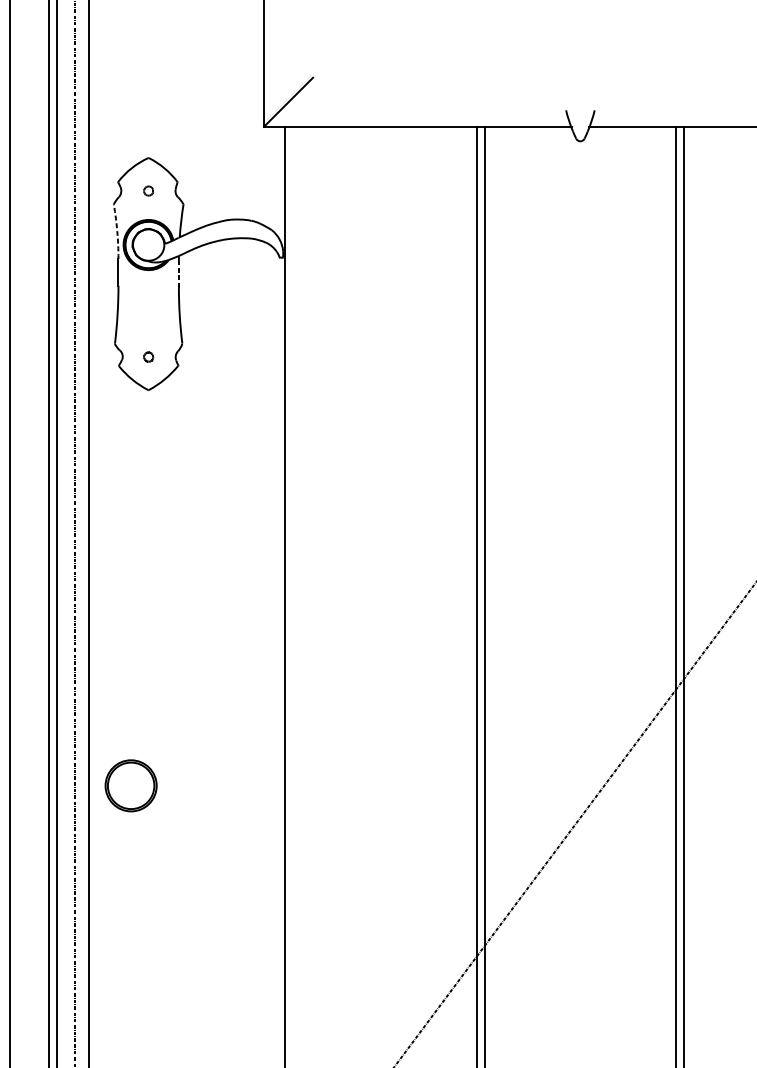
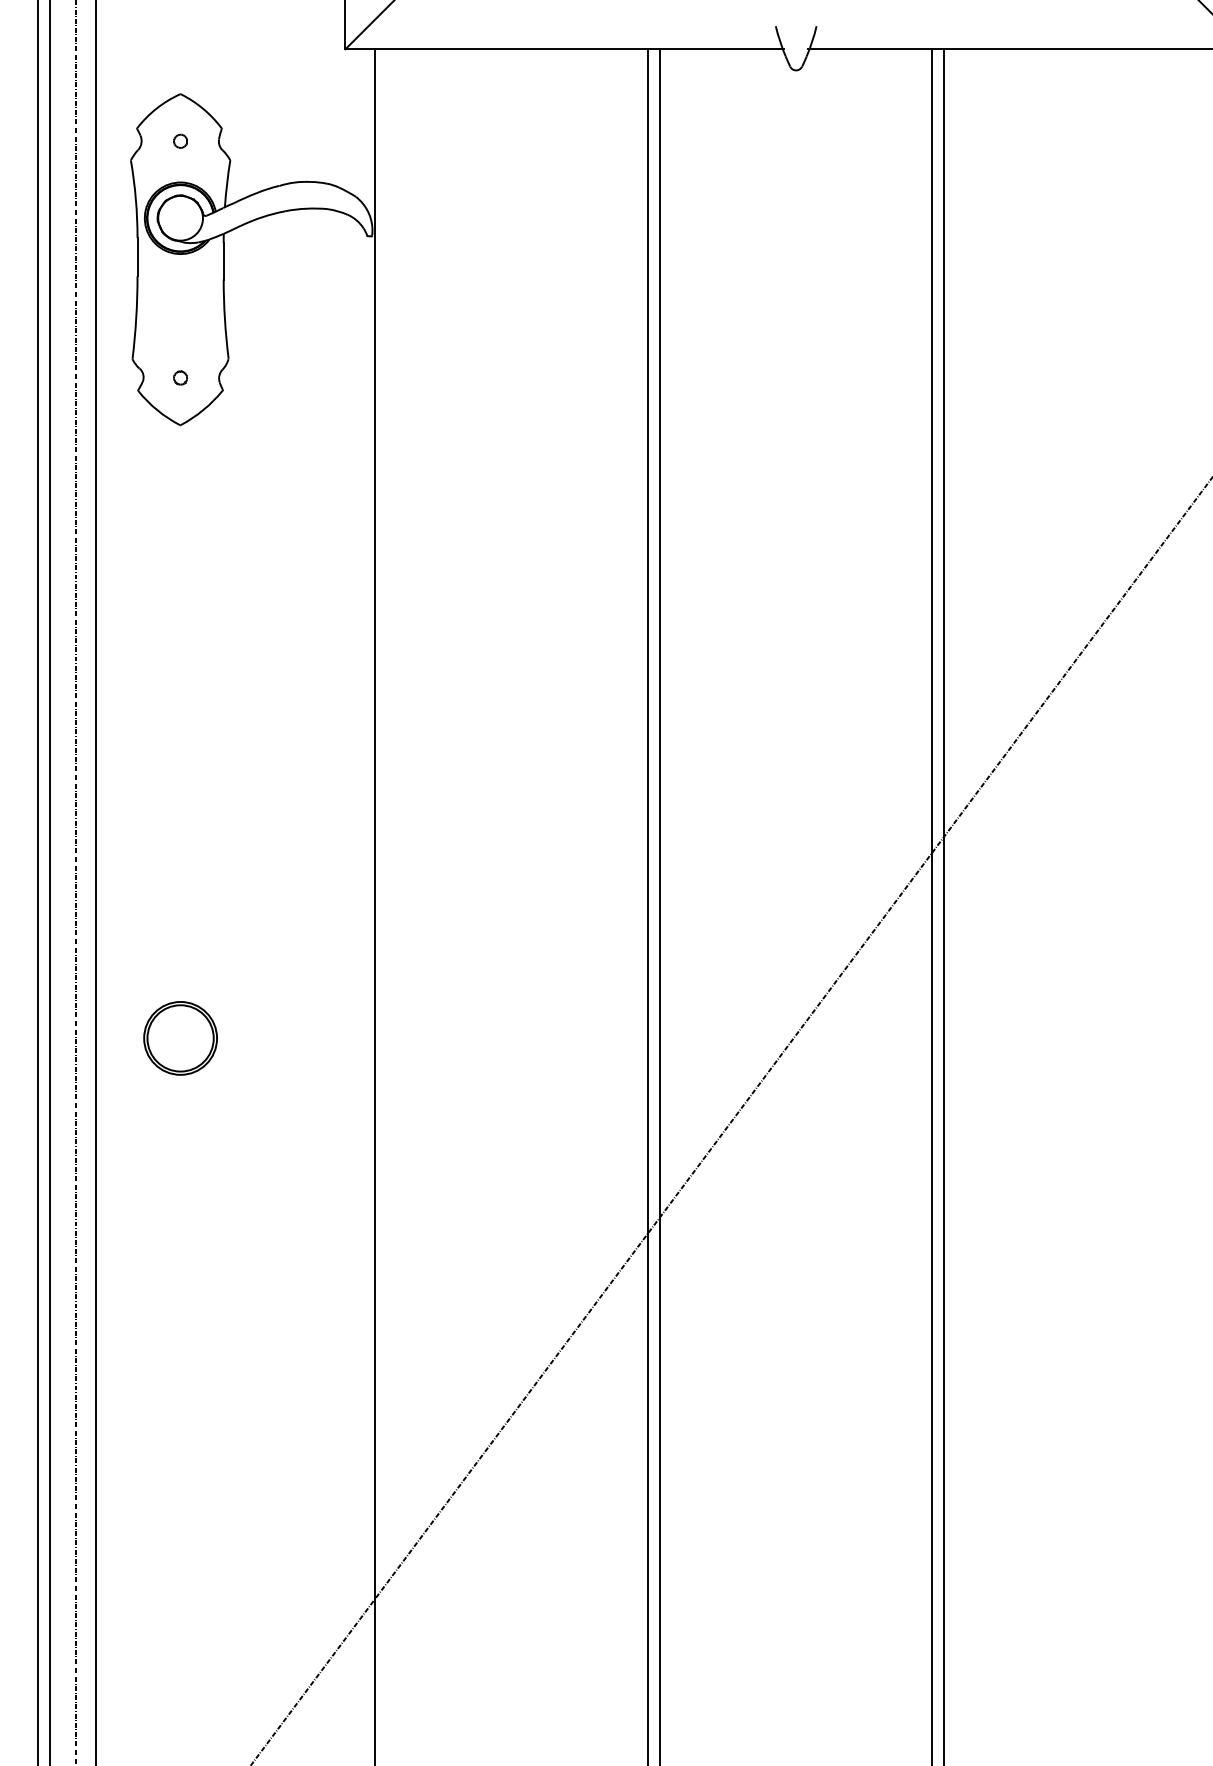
arc: (117, 231) -> (135, 199), dashed -> solid
line: (178, 274) -> (223, 260), dashed -> solid
part: (131, 785) -> (180, 1038), moved

